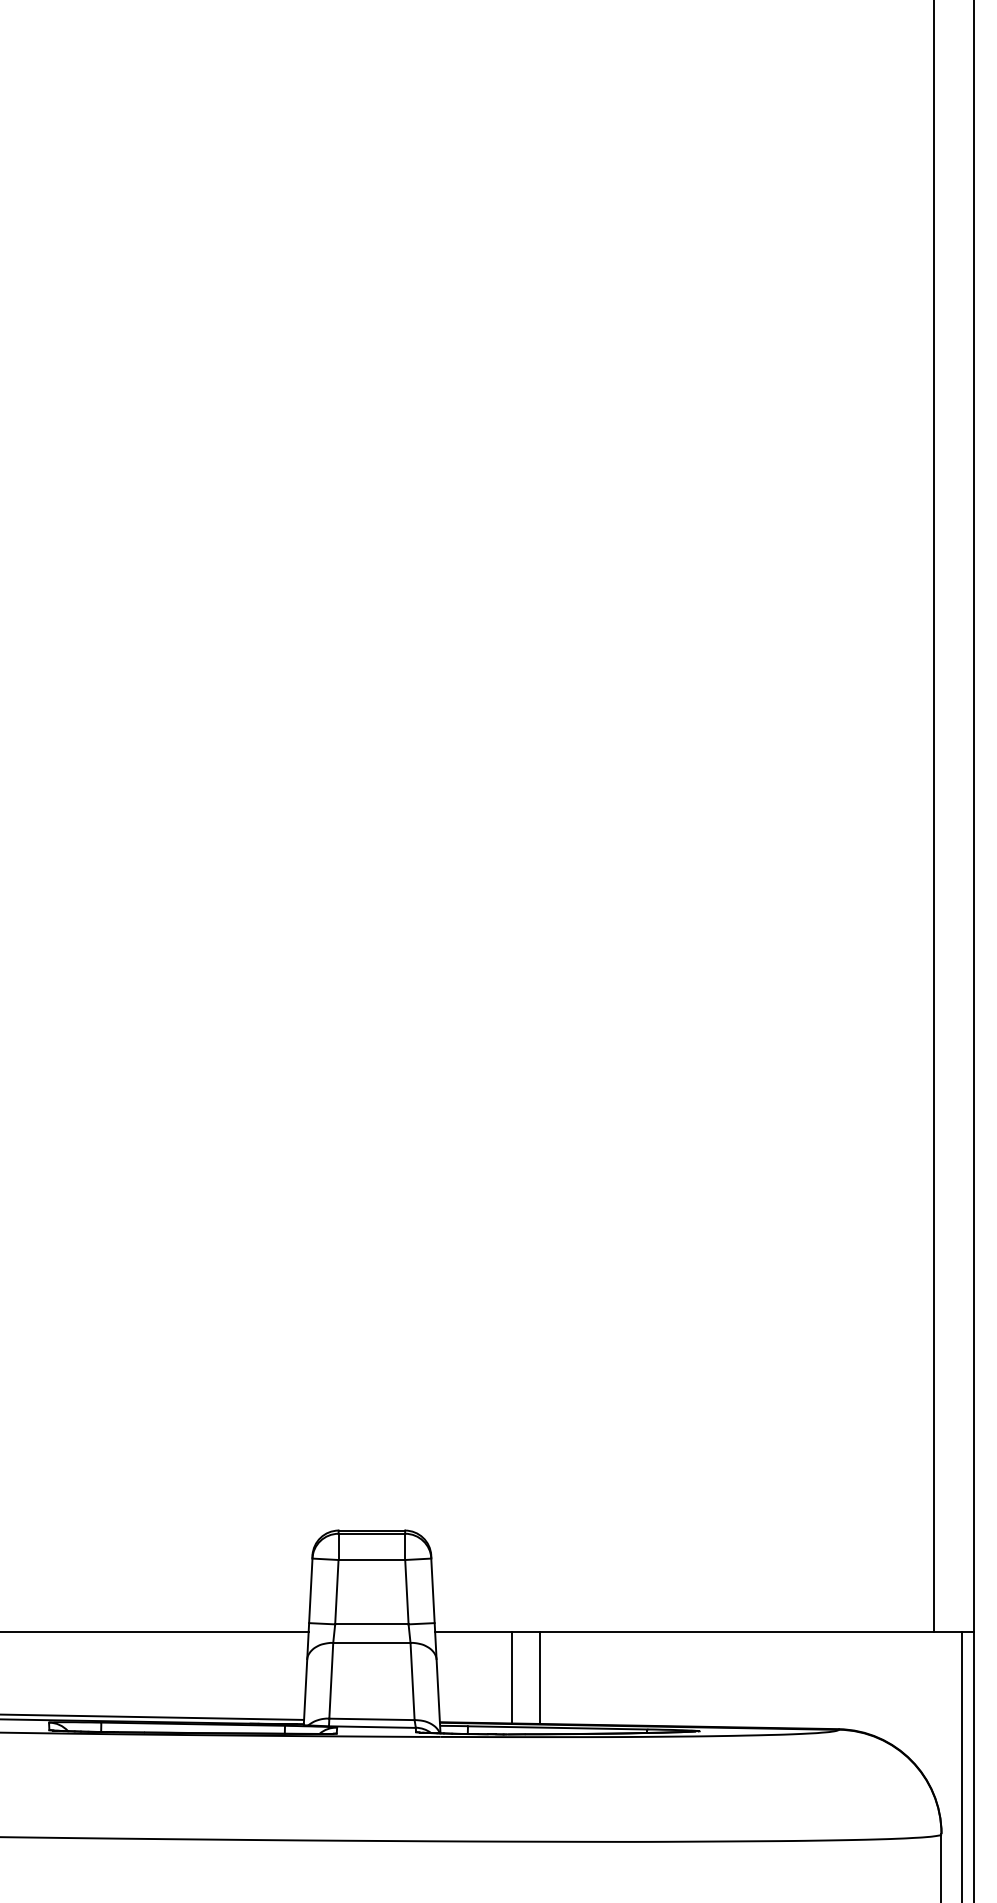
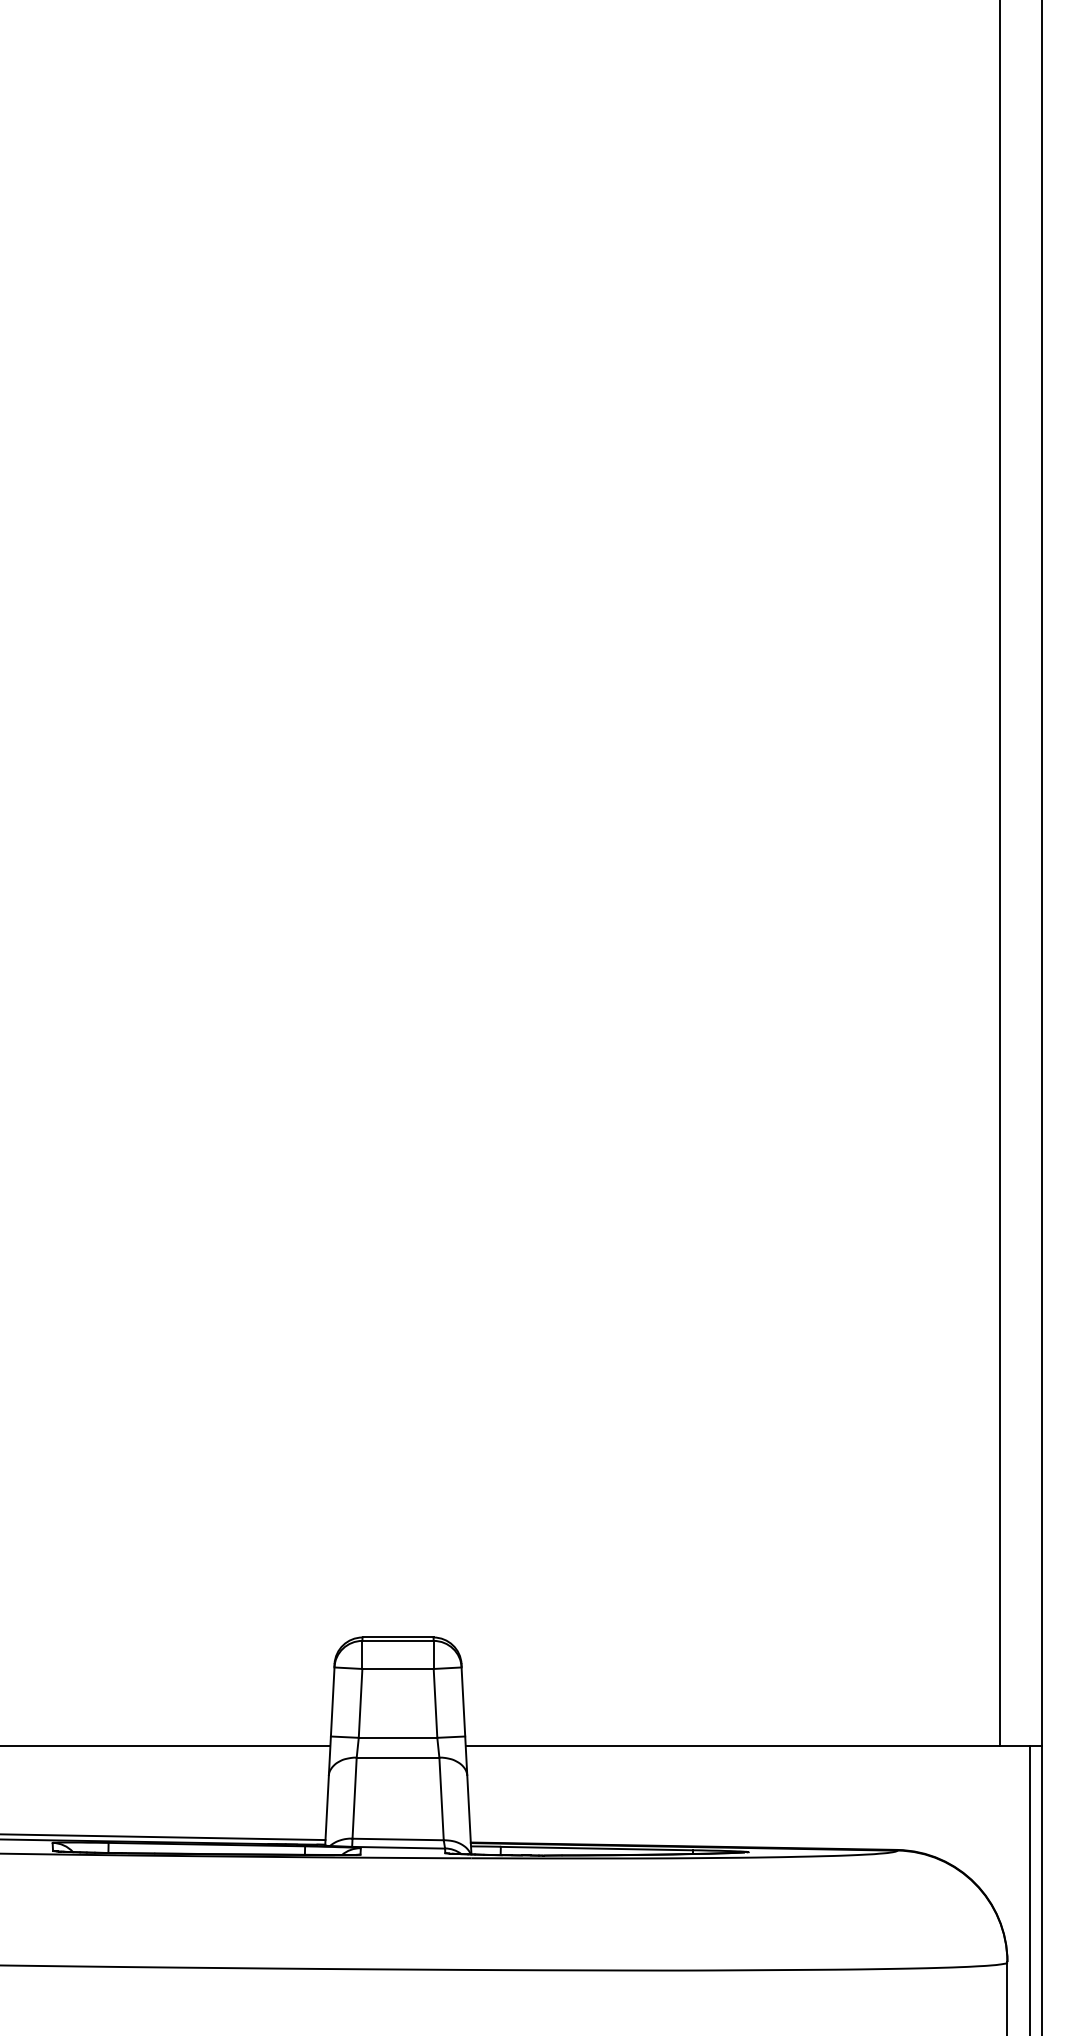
line: (511, 1677) -> (547, 1794), removed
line: (539, 1678) -> (577, 1795), removed

